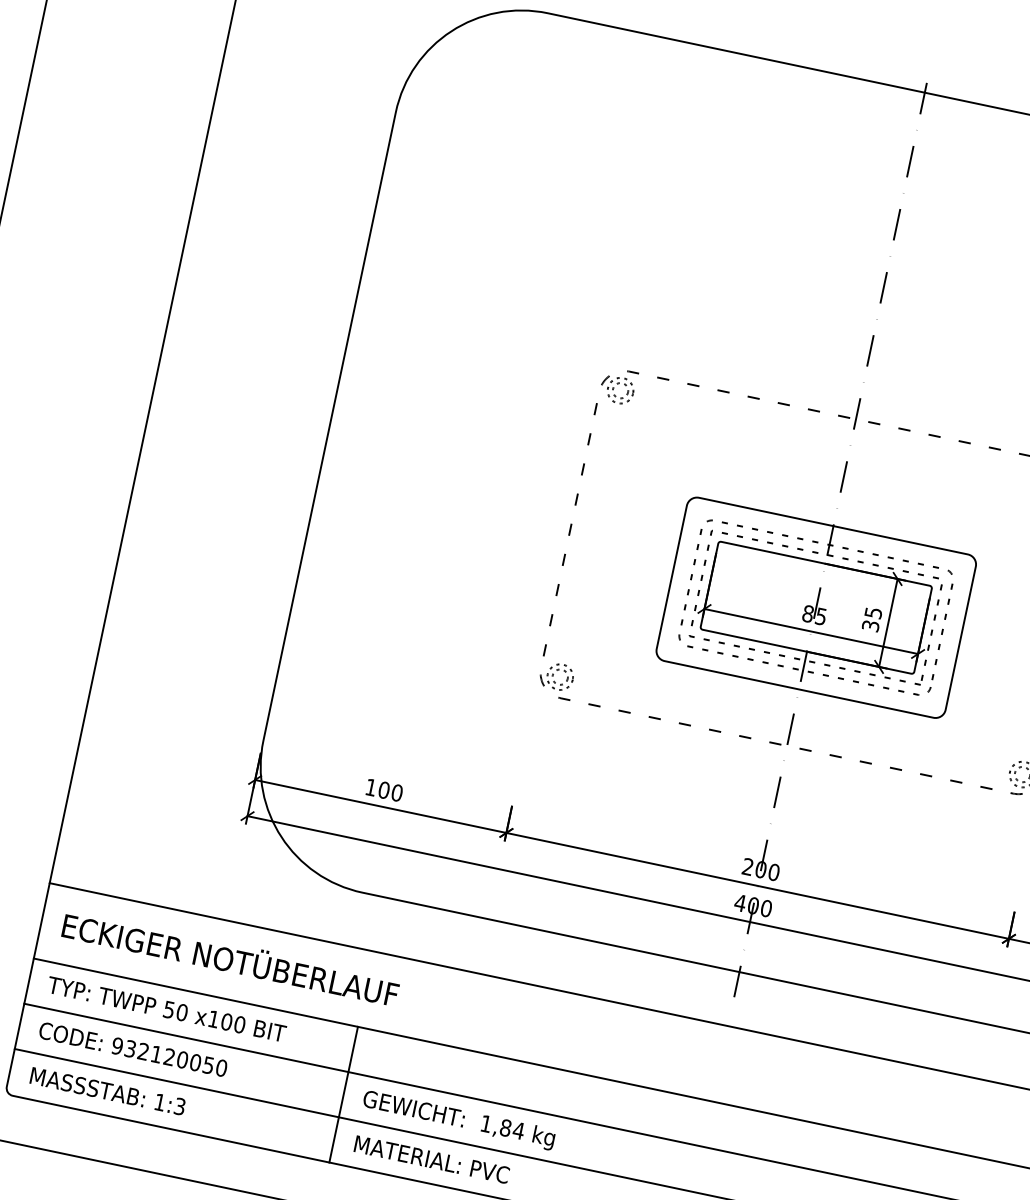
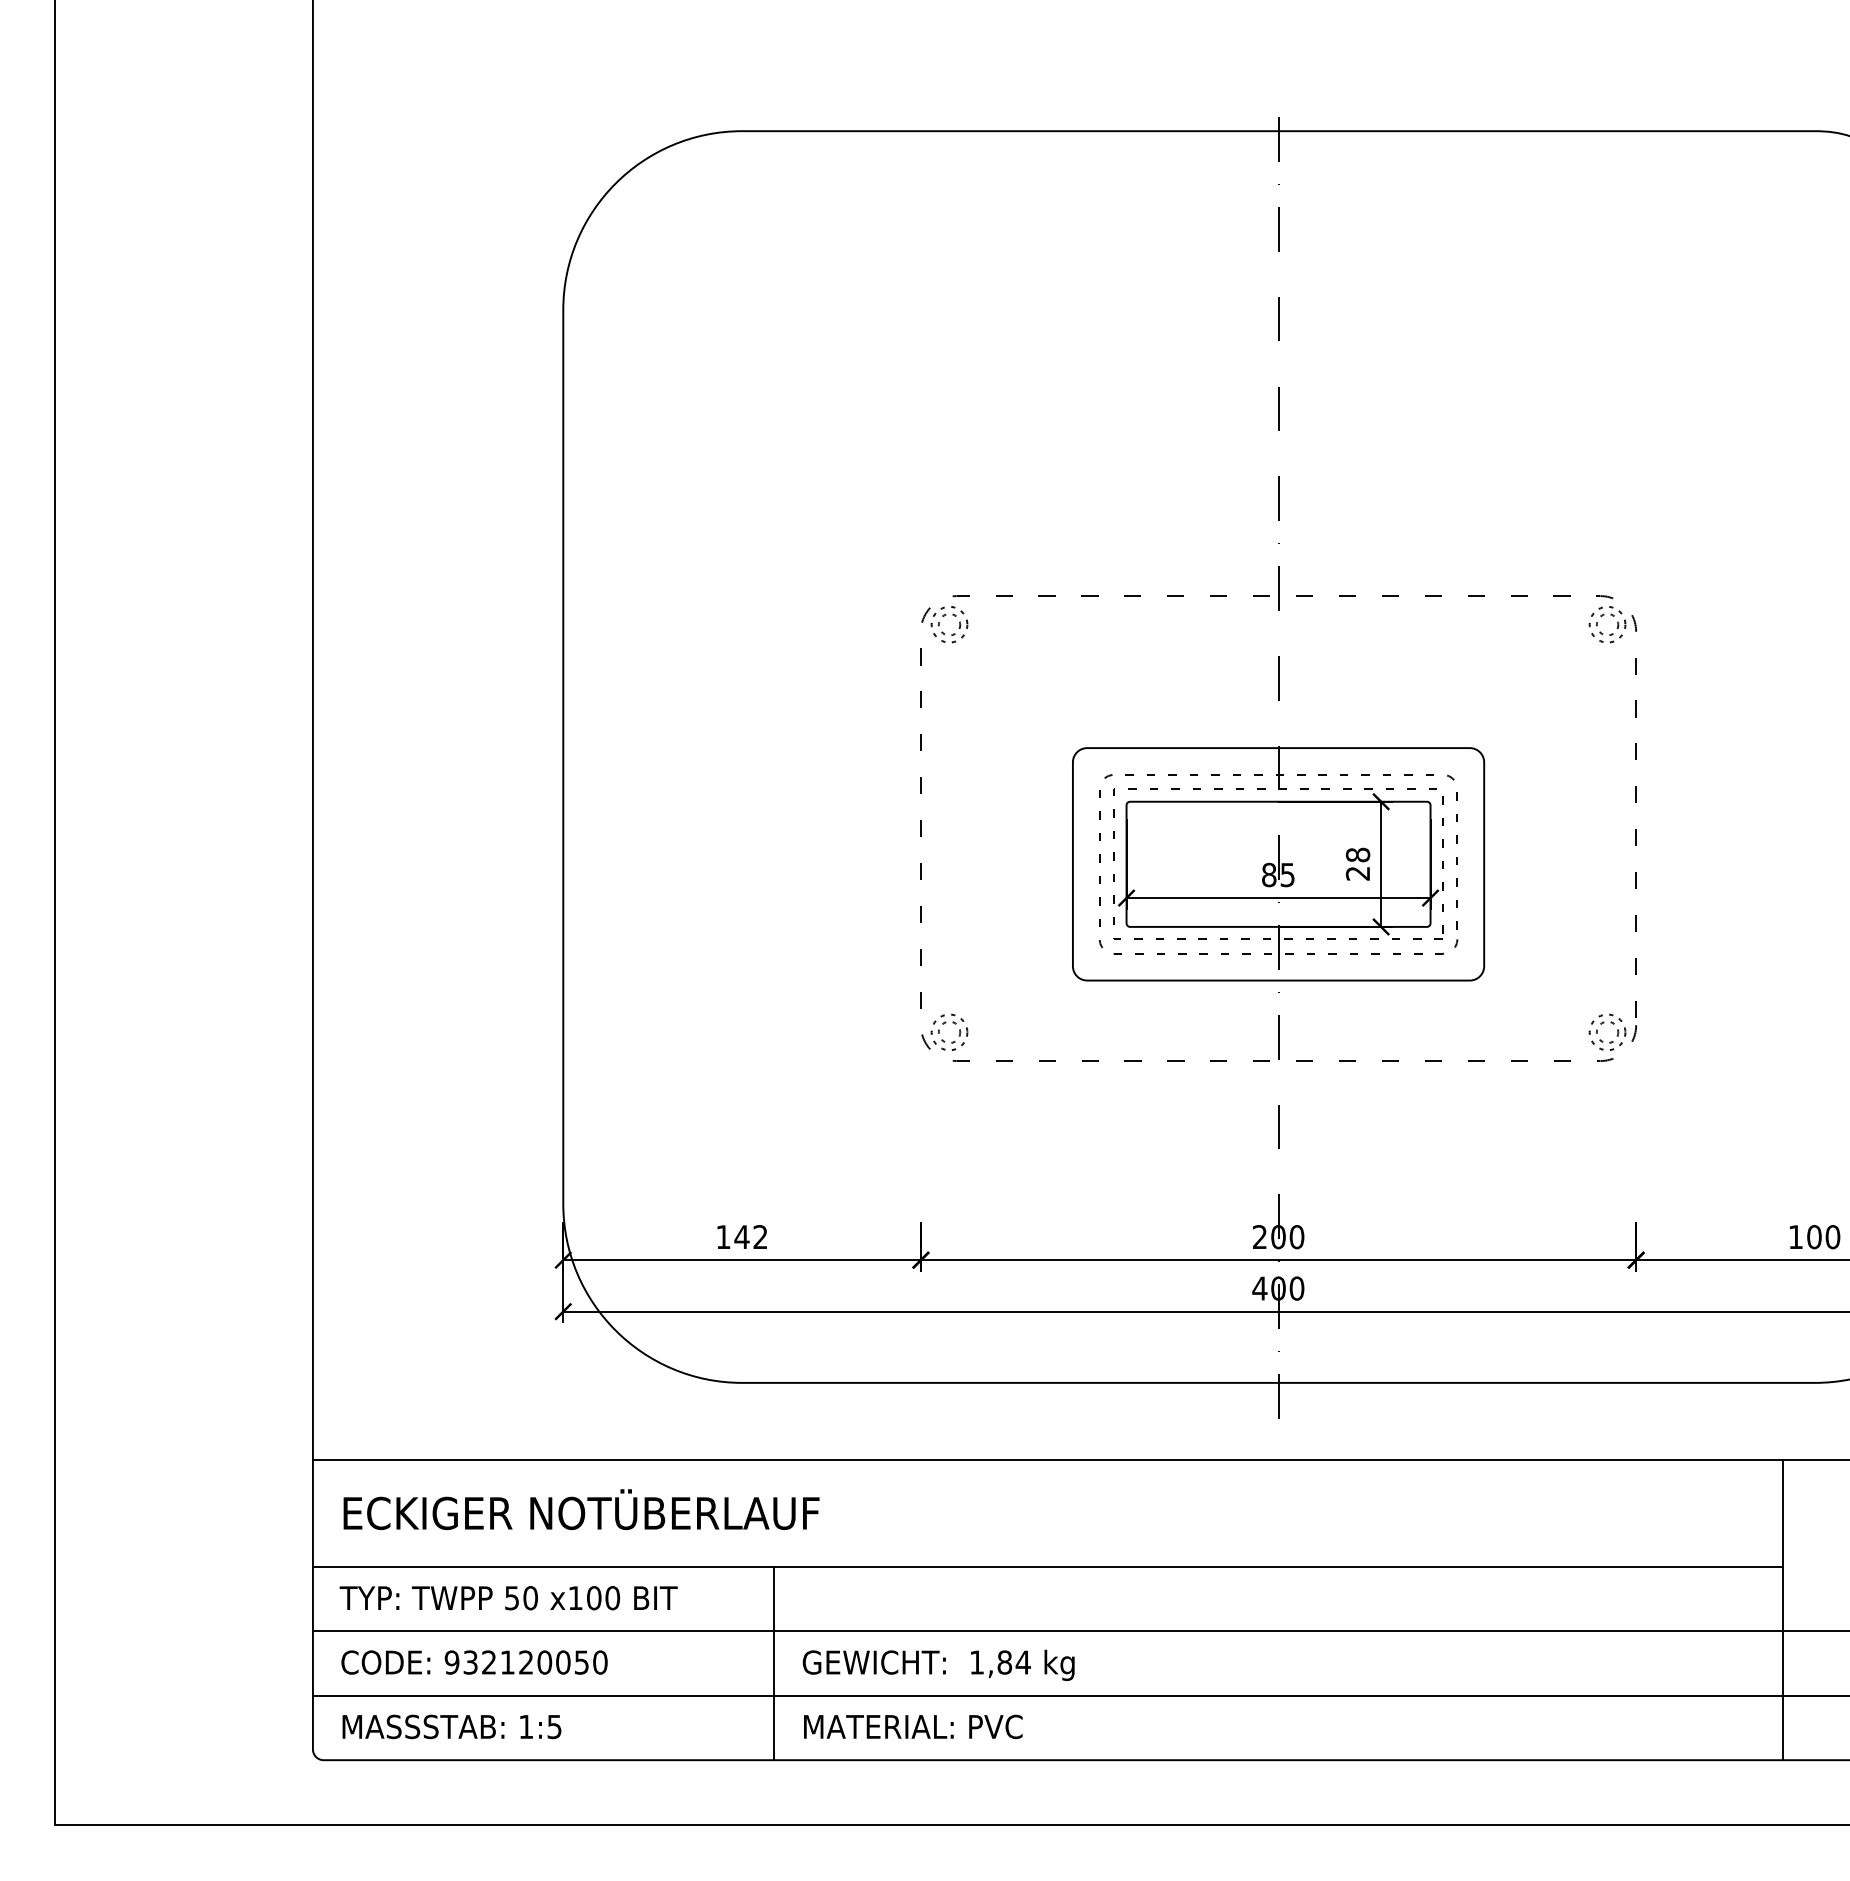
text: (871, 618) -> (1357, 863), 35 -> 28
text: (390, 791) -> (750, 1237), 100 -> 142
text: (179, 1106) -> (554, 1726), 1:3 -> 1:5

